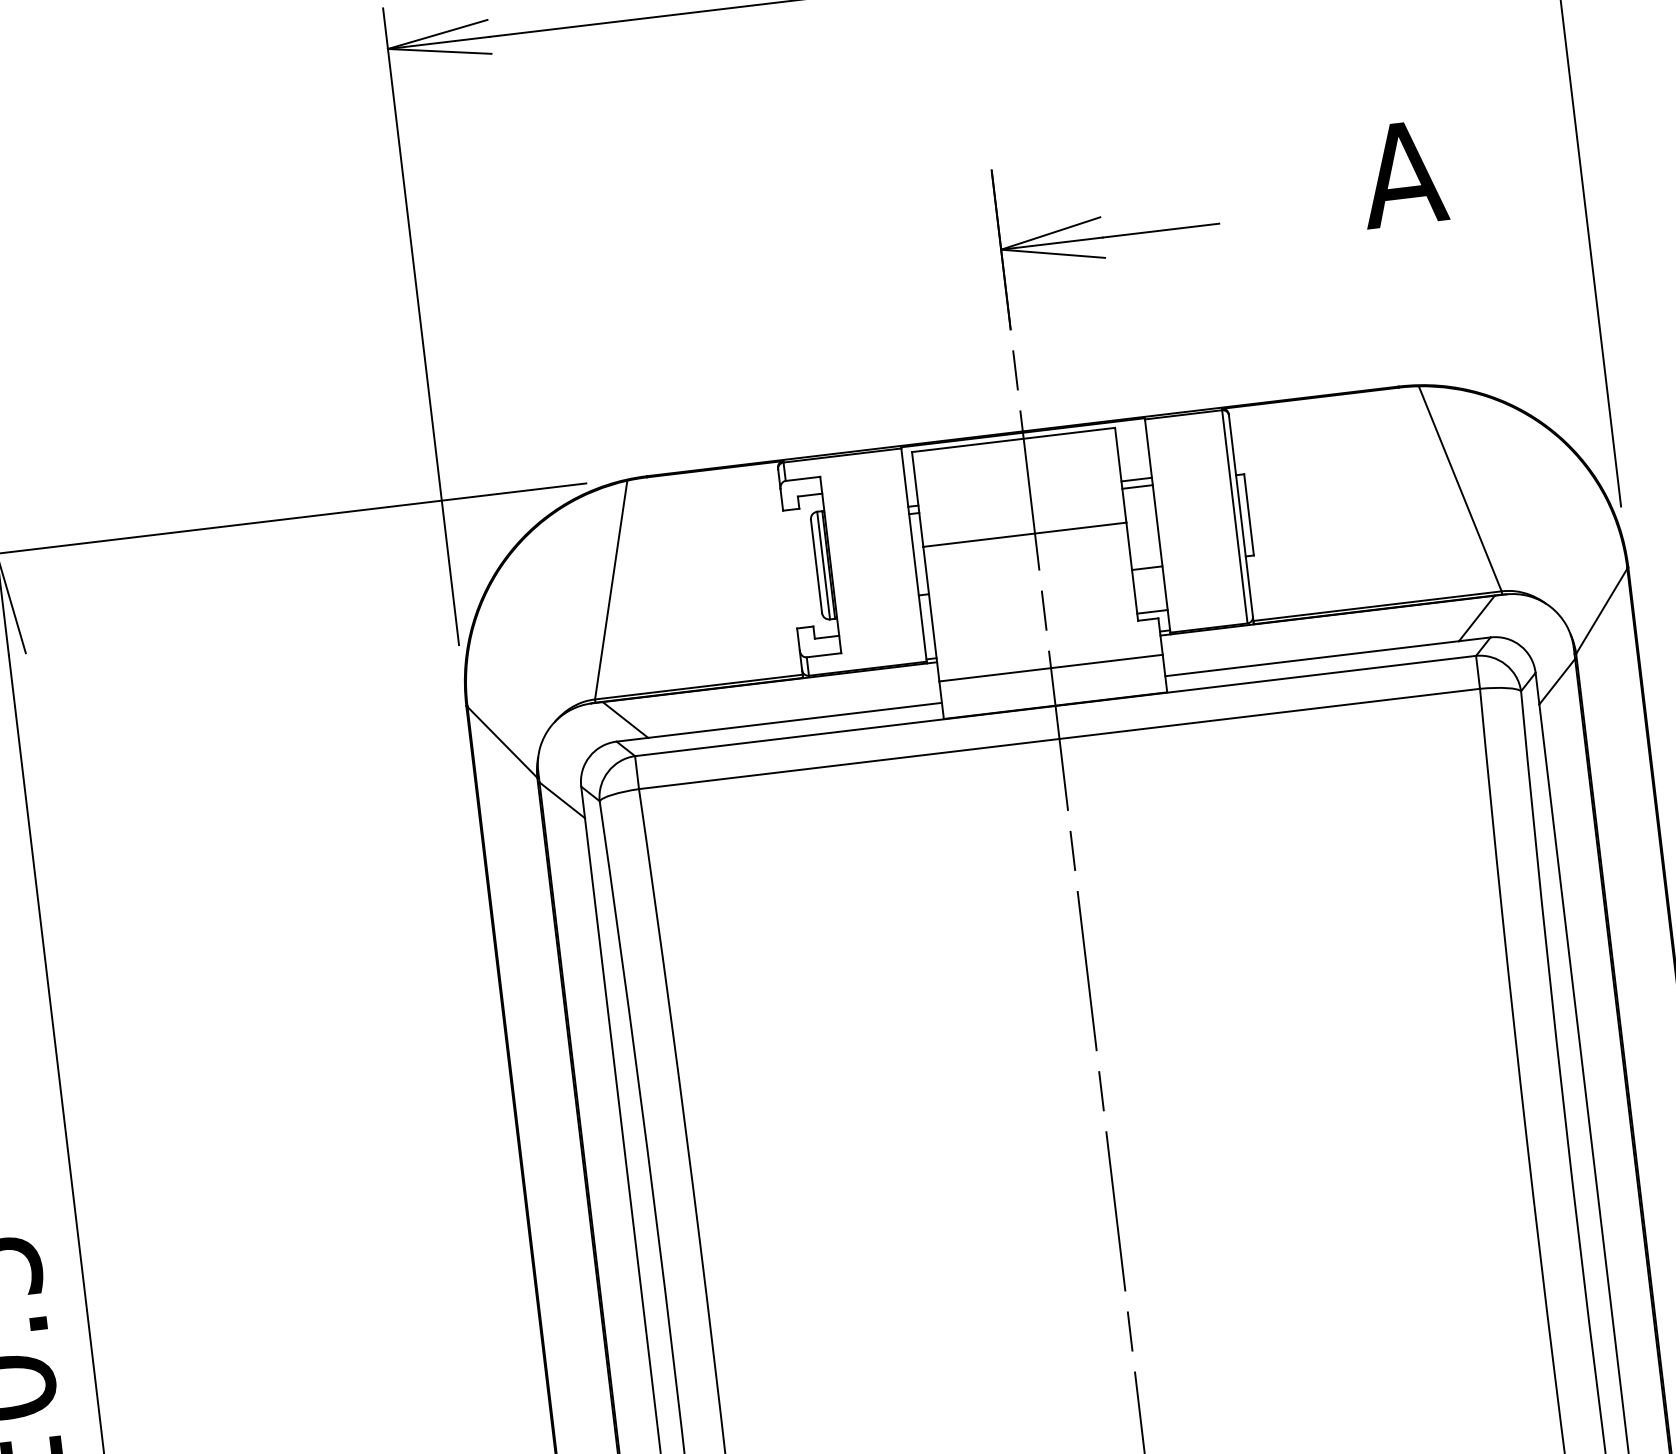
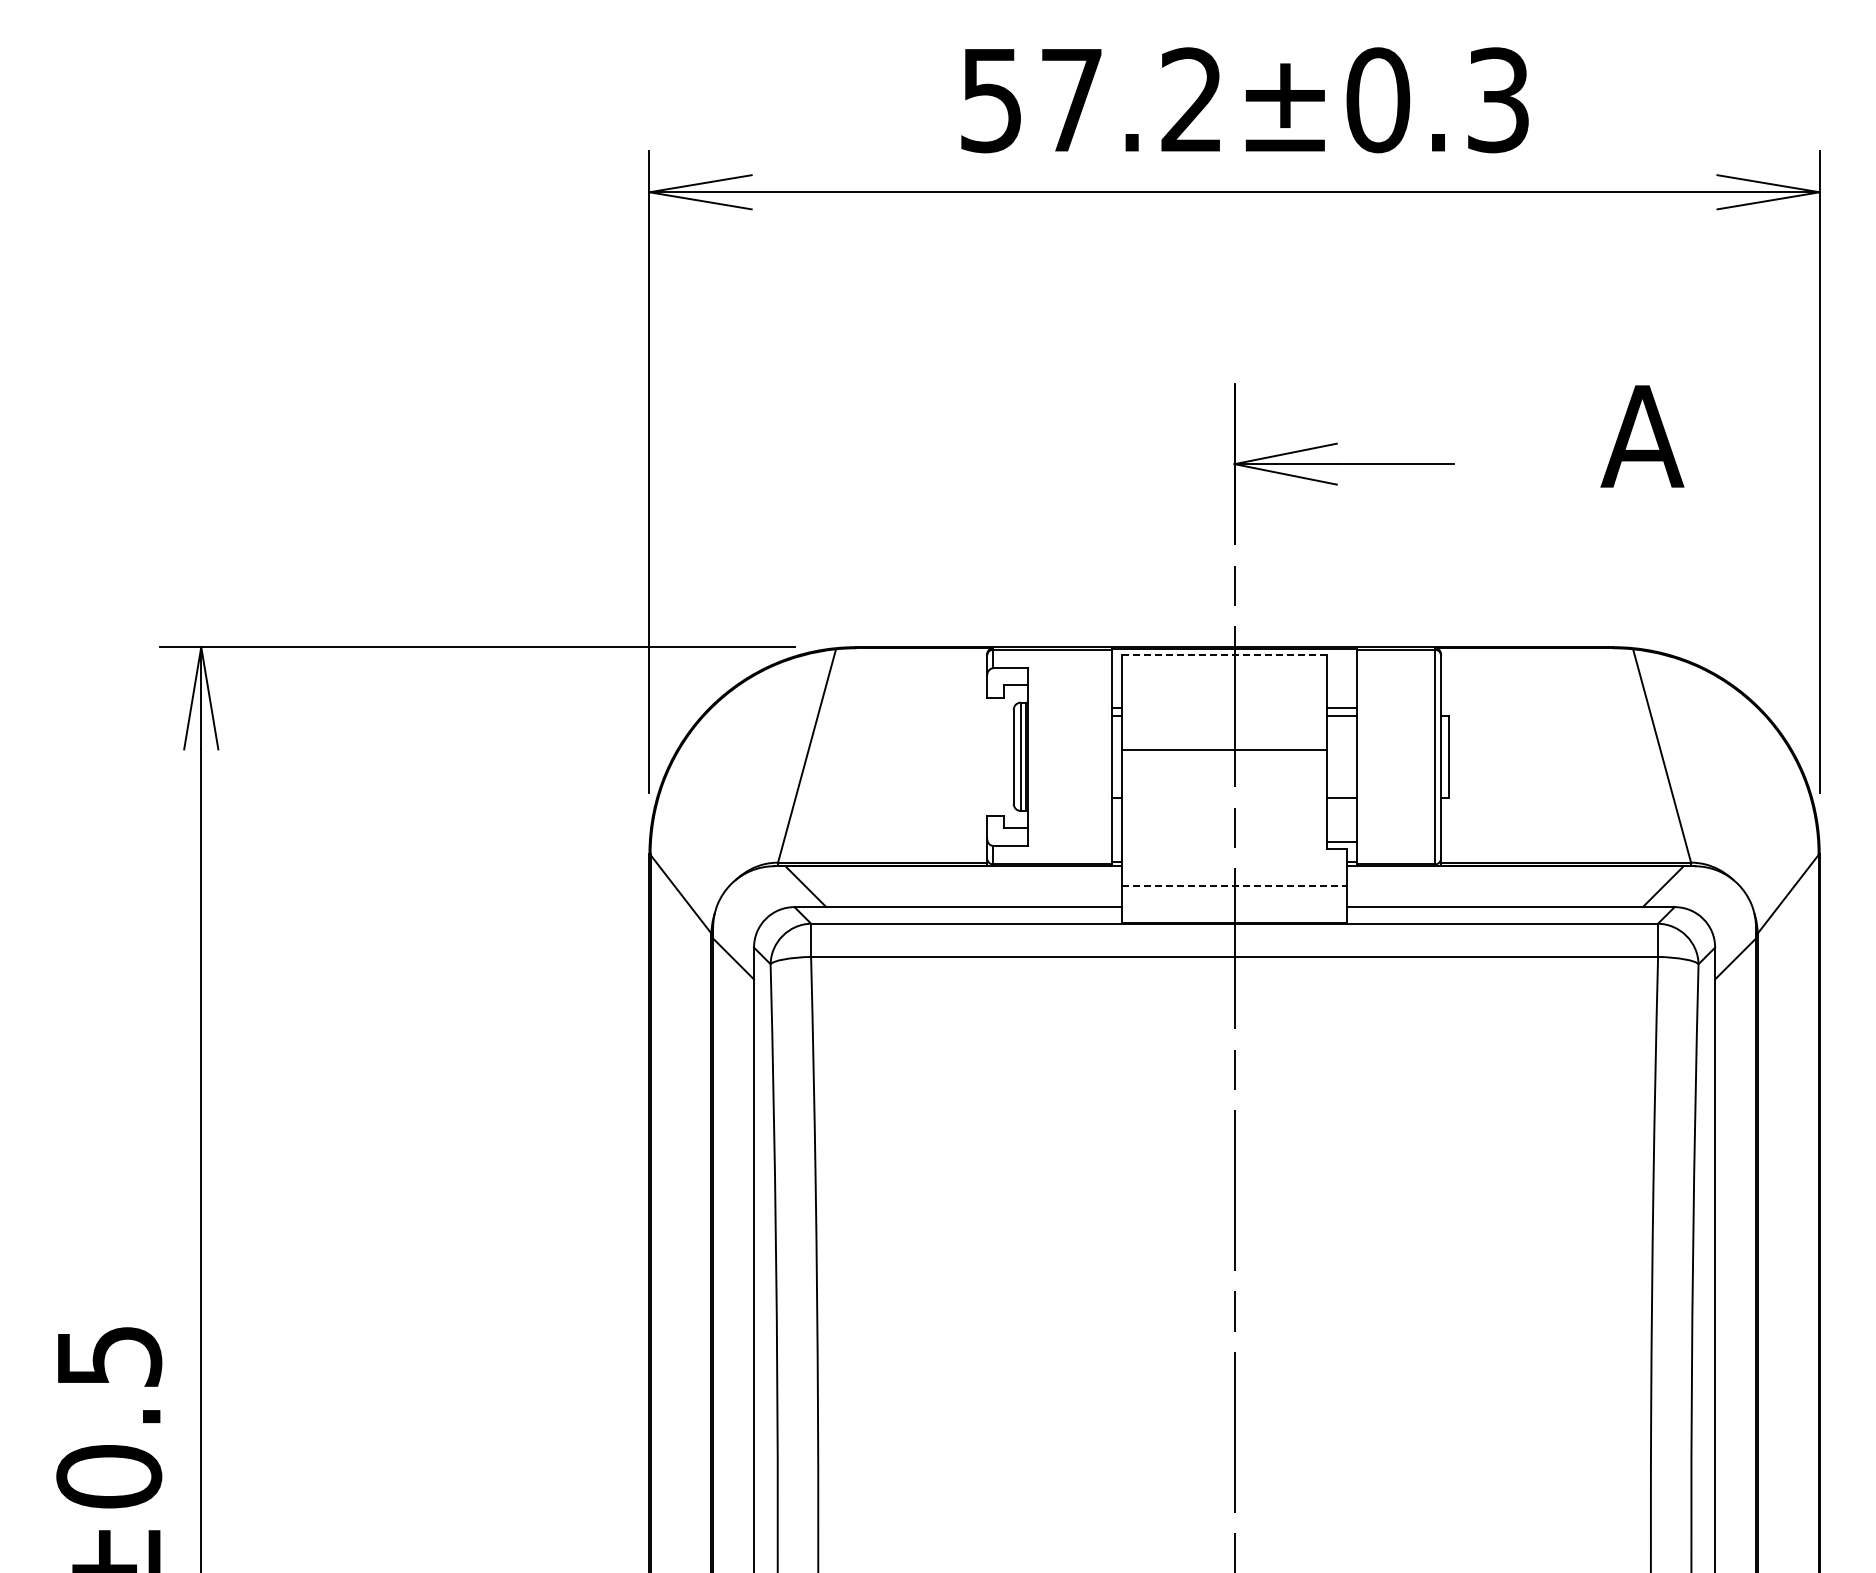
line: (1013, 439) -> (1224, 654), solid -> dashed
line: (1051, 667) -> (1235, 885), solid -> dashed

